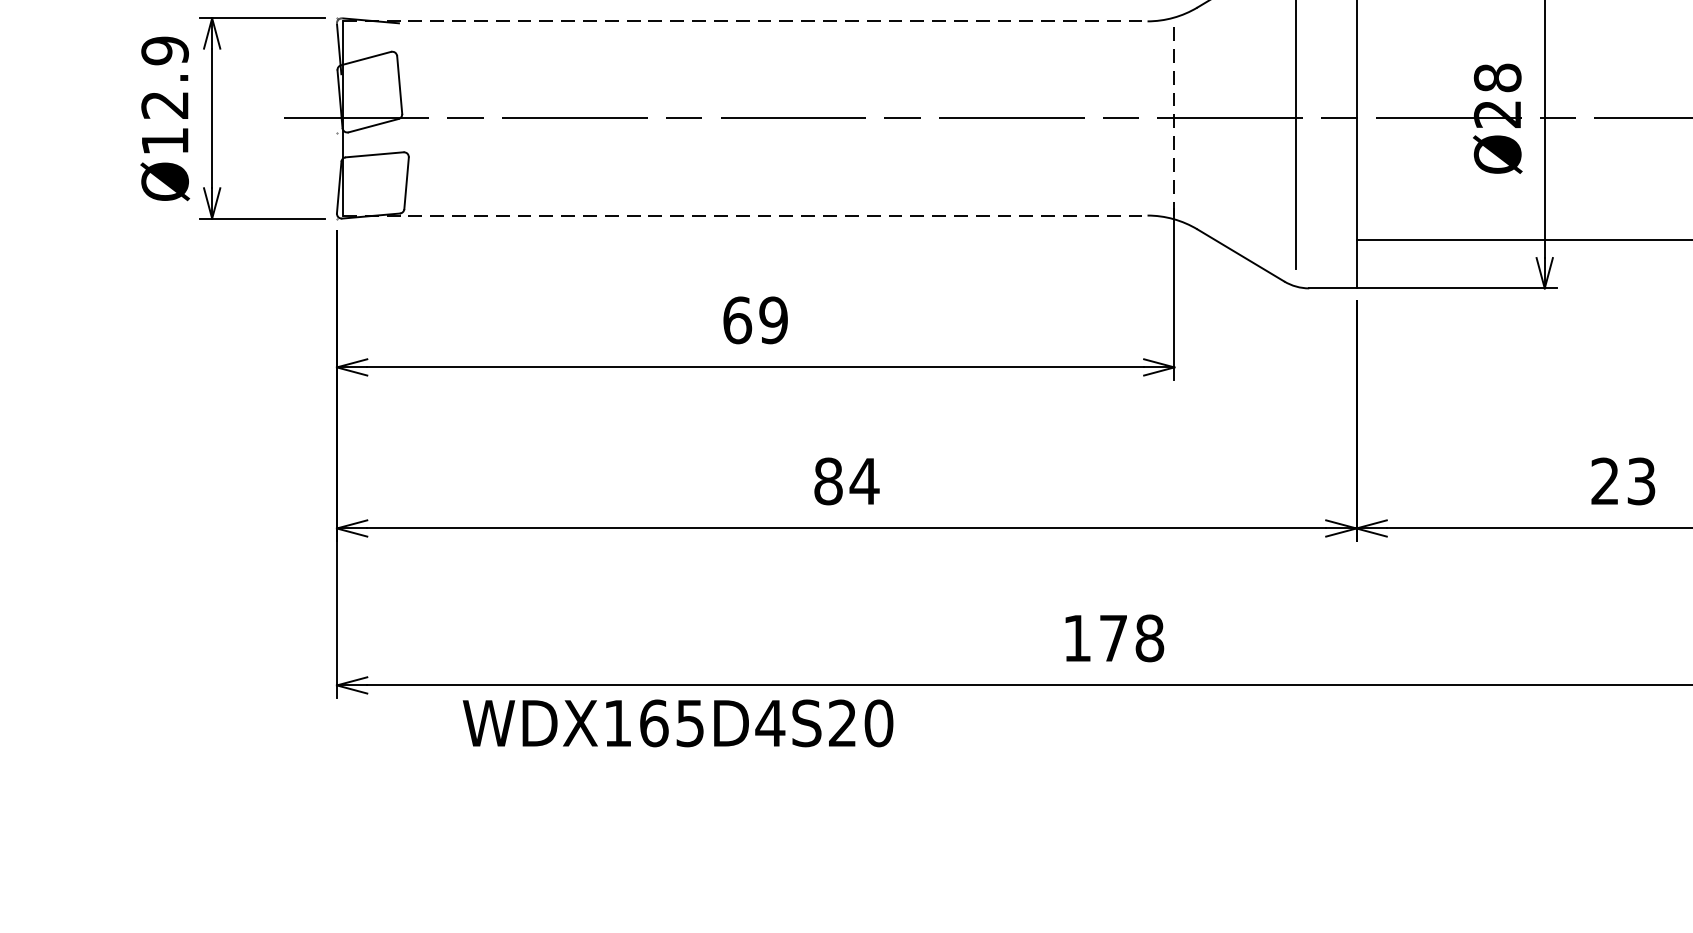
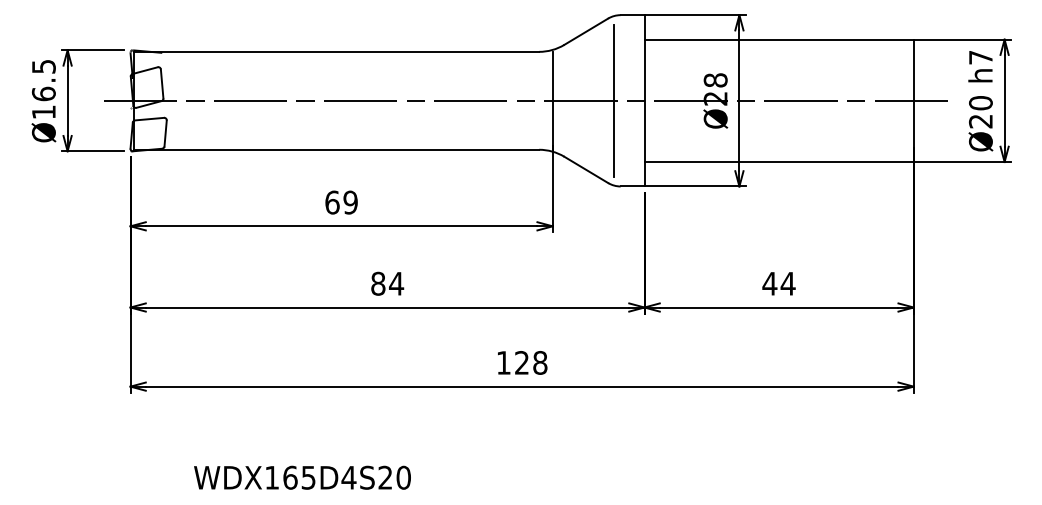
line: (745, 20) -> (336, 51), dashed -> solid
text: (164, 78) -> (43, 80), Ø12.9 -> Ø16.5
line: (1173, 117) -> (552, 100), dashed -> solid
line: (745, 215) -> (336, 149), dashed -> solid
text: (1622, 480) -> (778, 283), 23 -> 44
text: (1112, 637) -> (521, 362), 178 -> 128
text: (678, 722) -> (302, 477), moved

